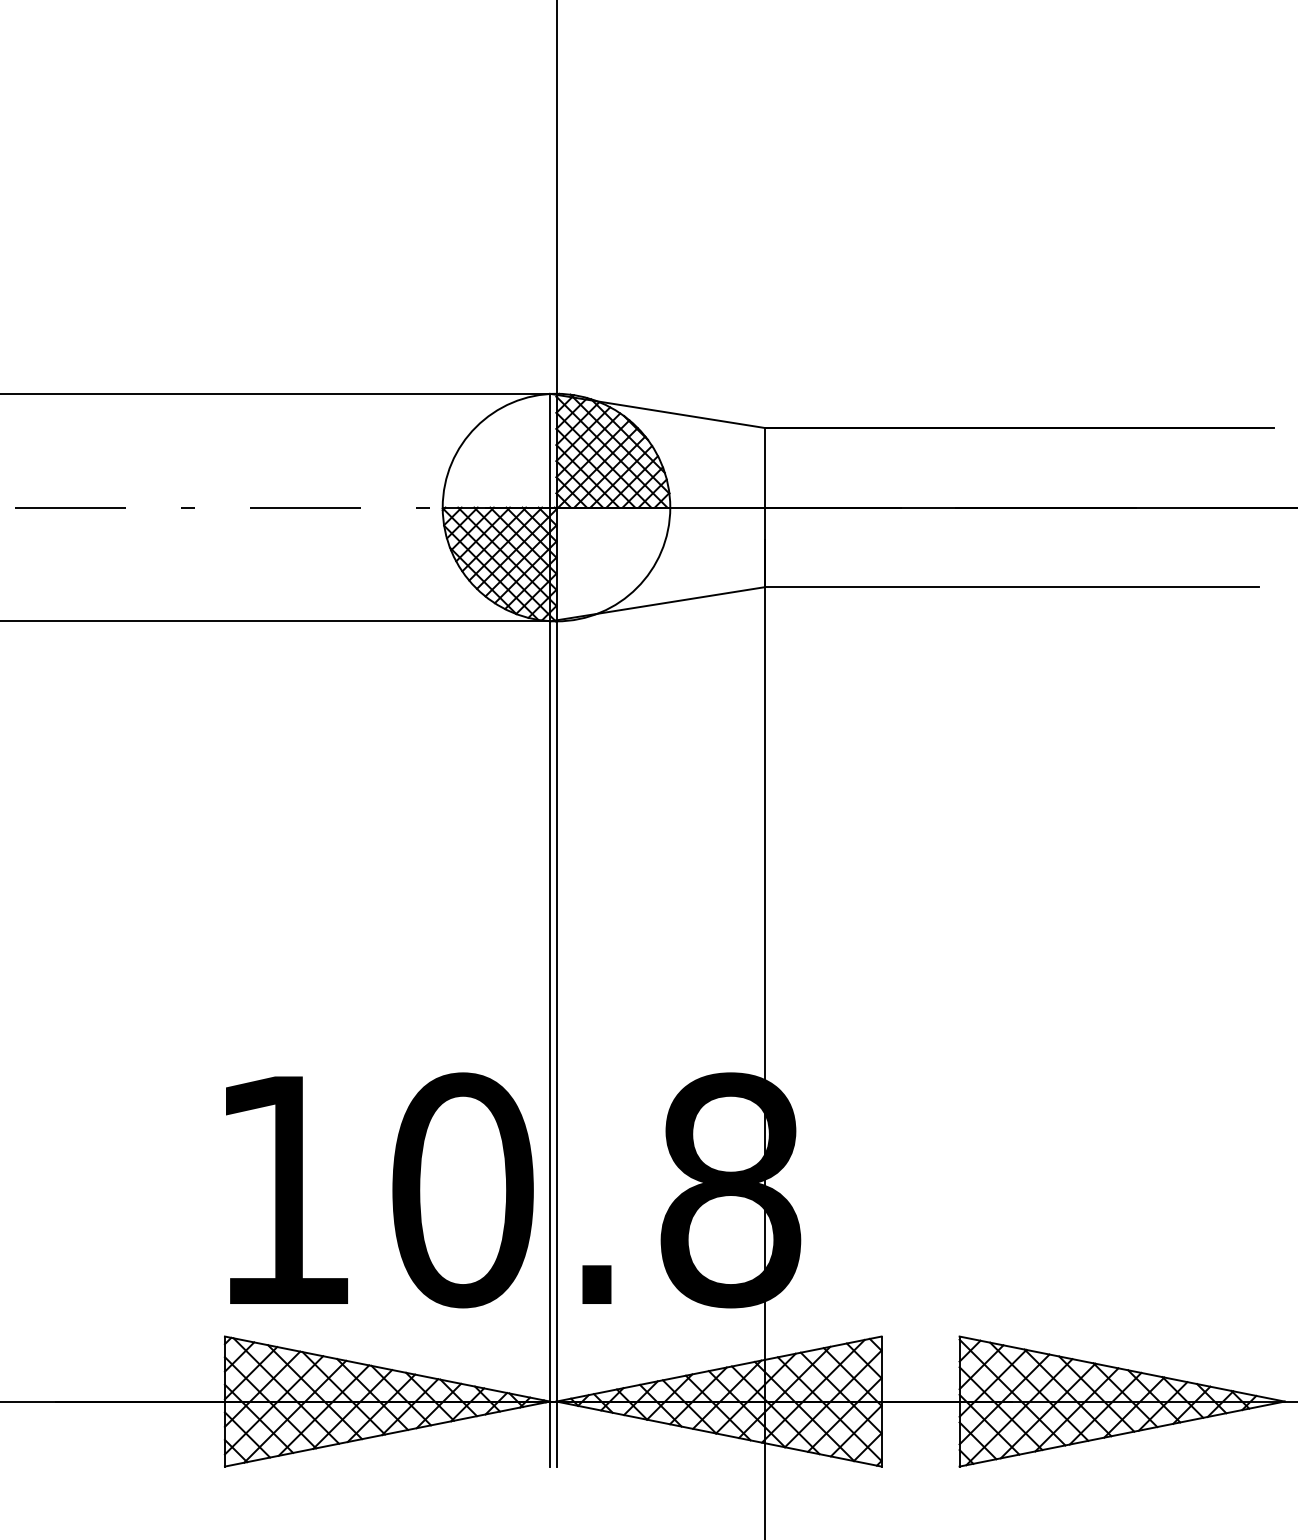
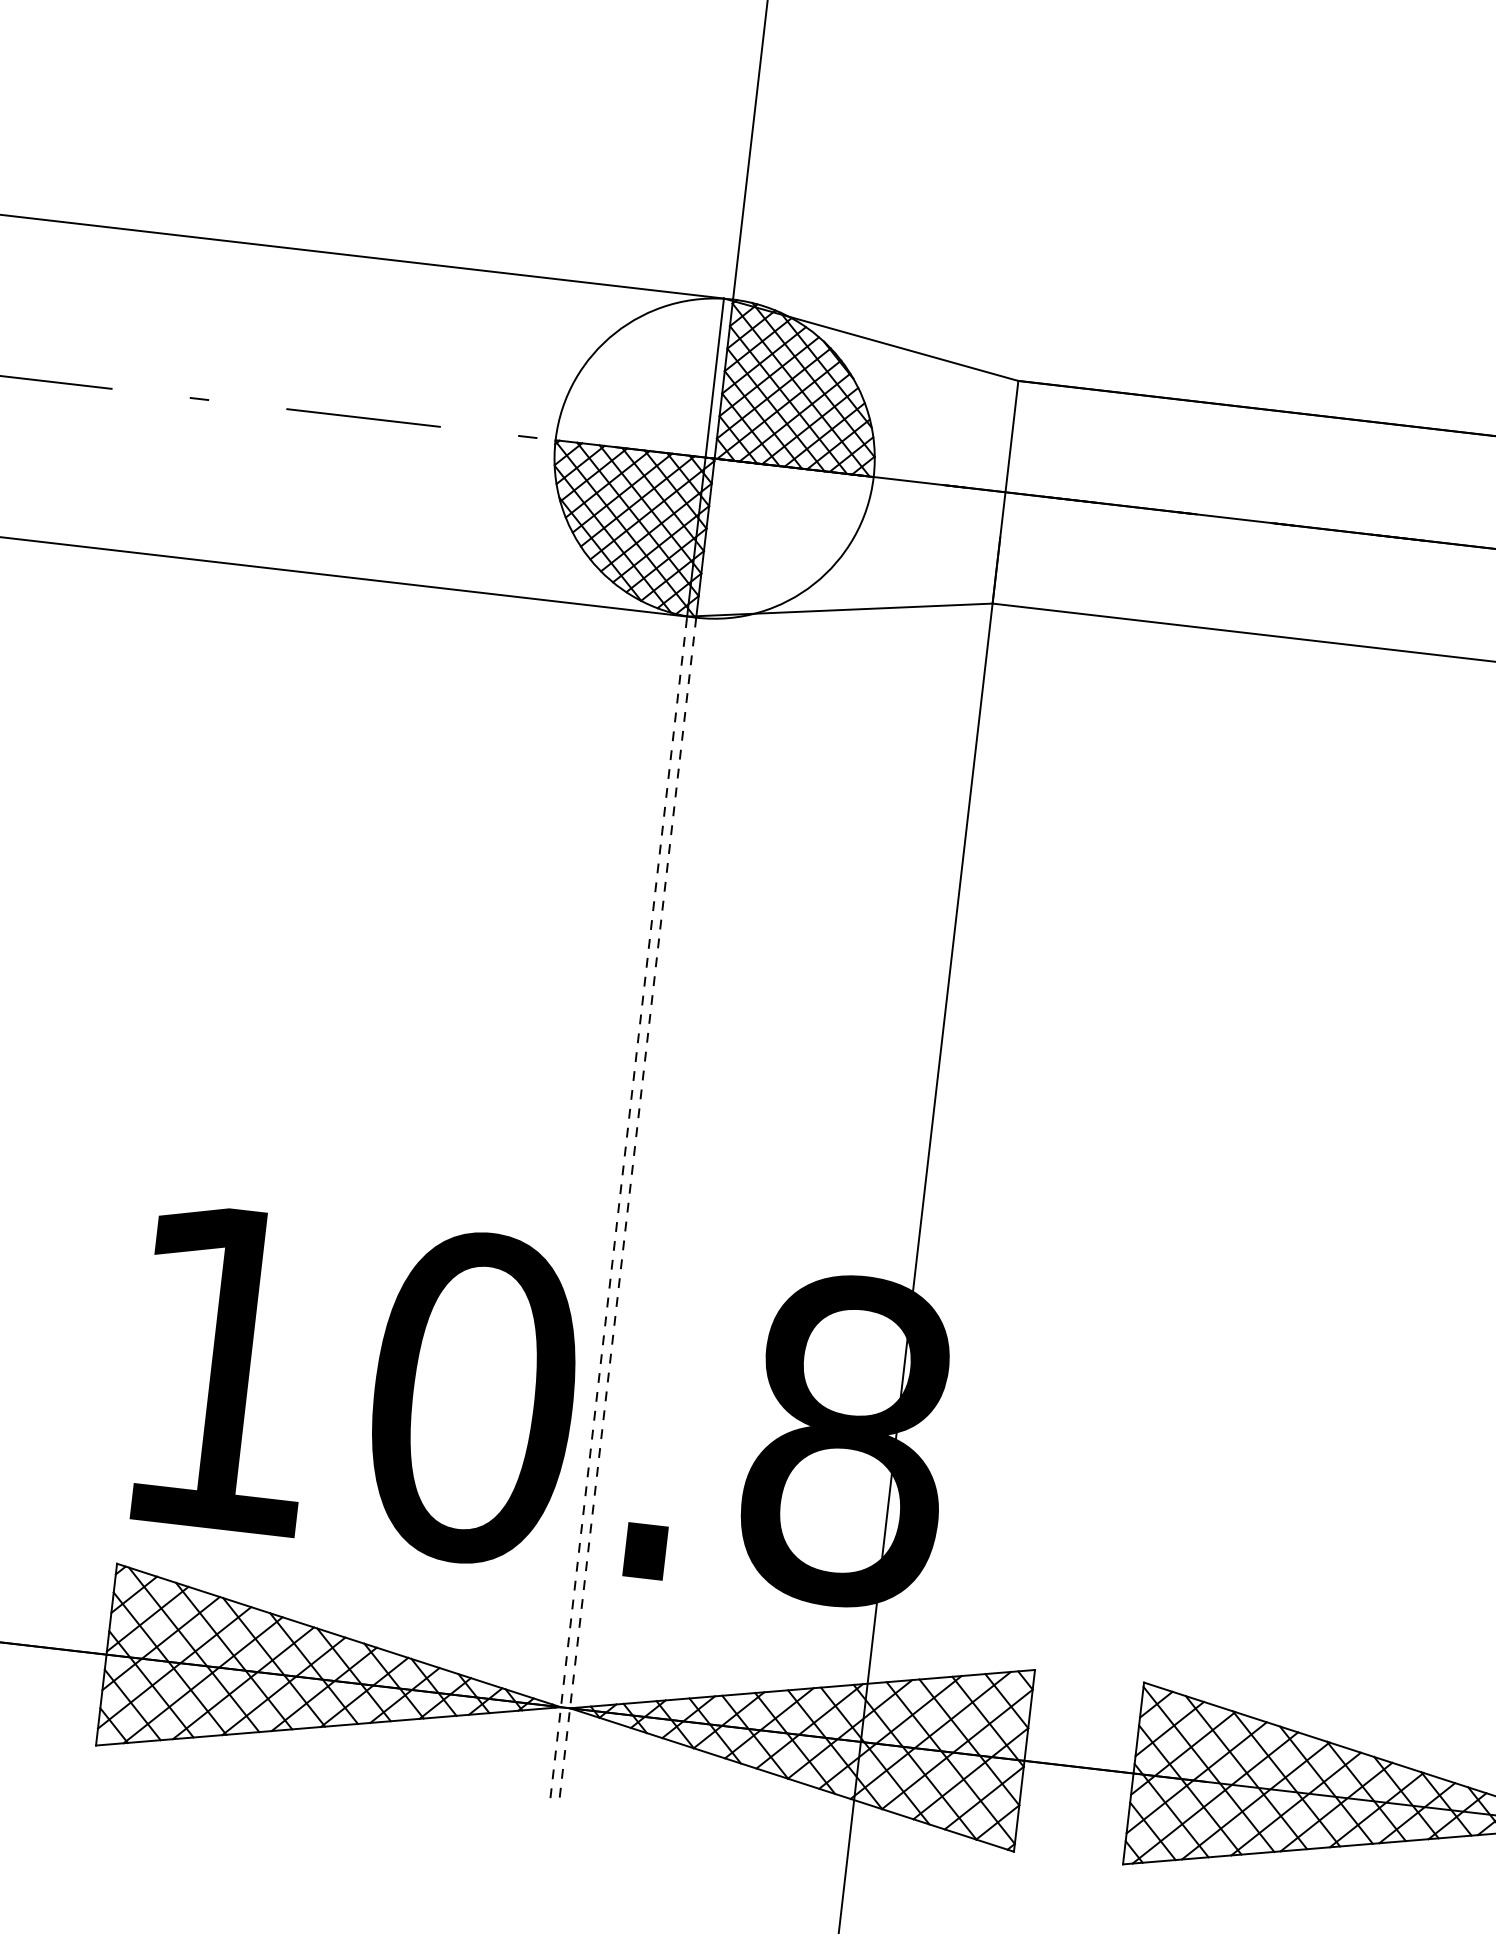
line: (550, 1043) -> (619, 1206), solid -> dashed
line: (556, 1043) -> (627, 1207), solid -> dashed

